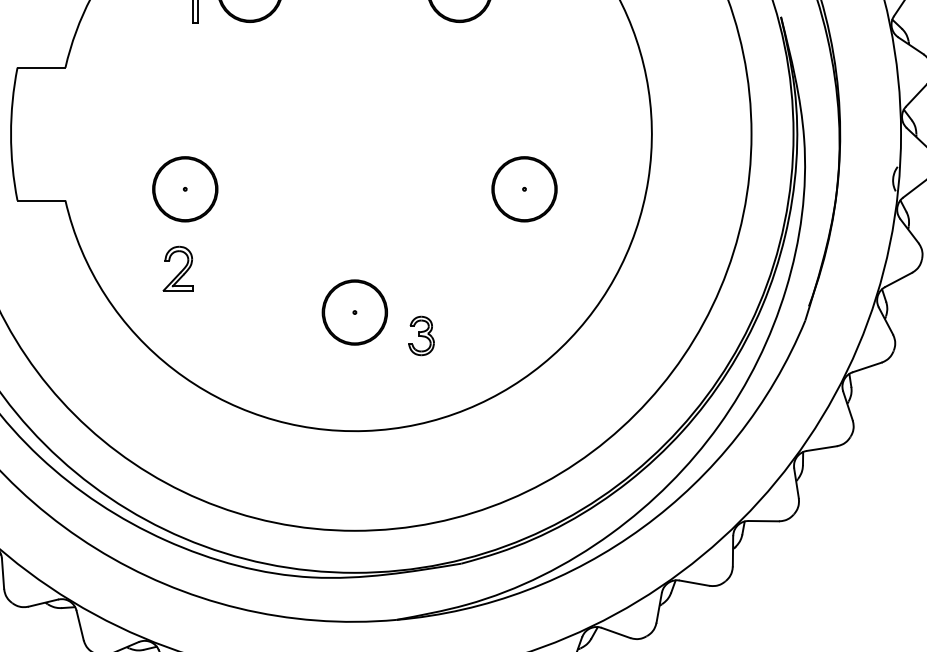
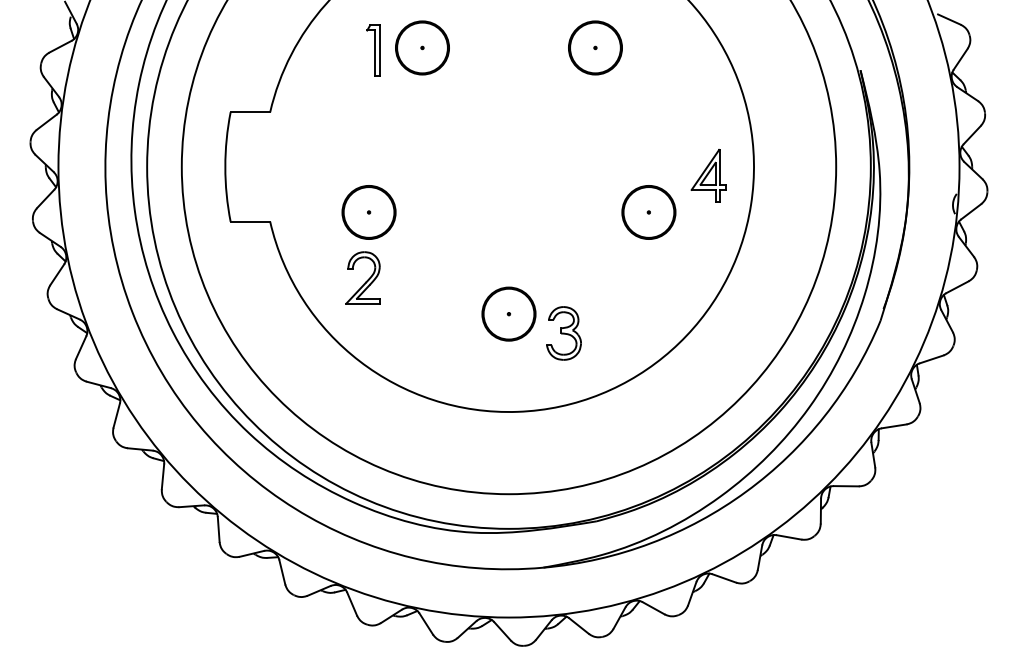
part: (596, 144) -> (708, 175), added
part: (177, 268) -> (362, 277), size x1.43
part: (420, 336) -> (563, 333), size x1.67

